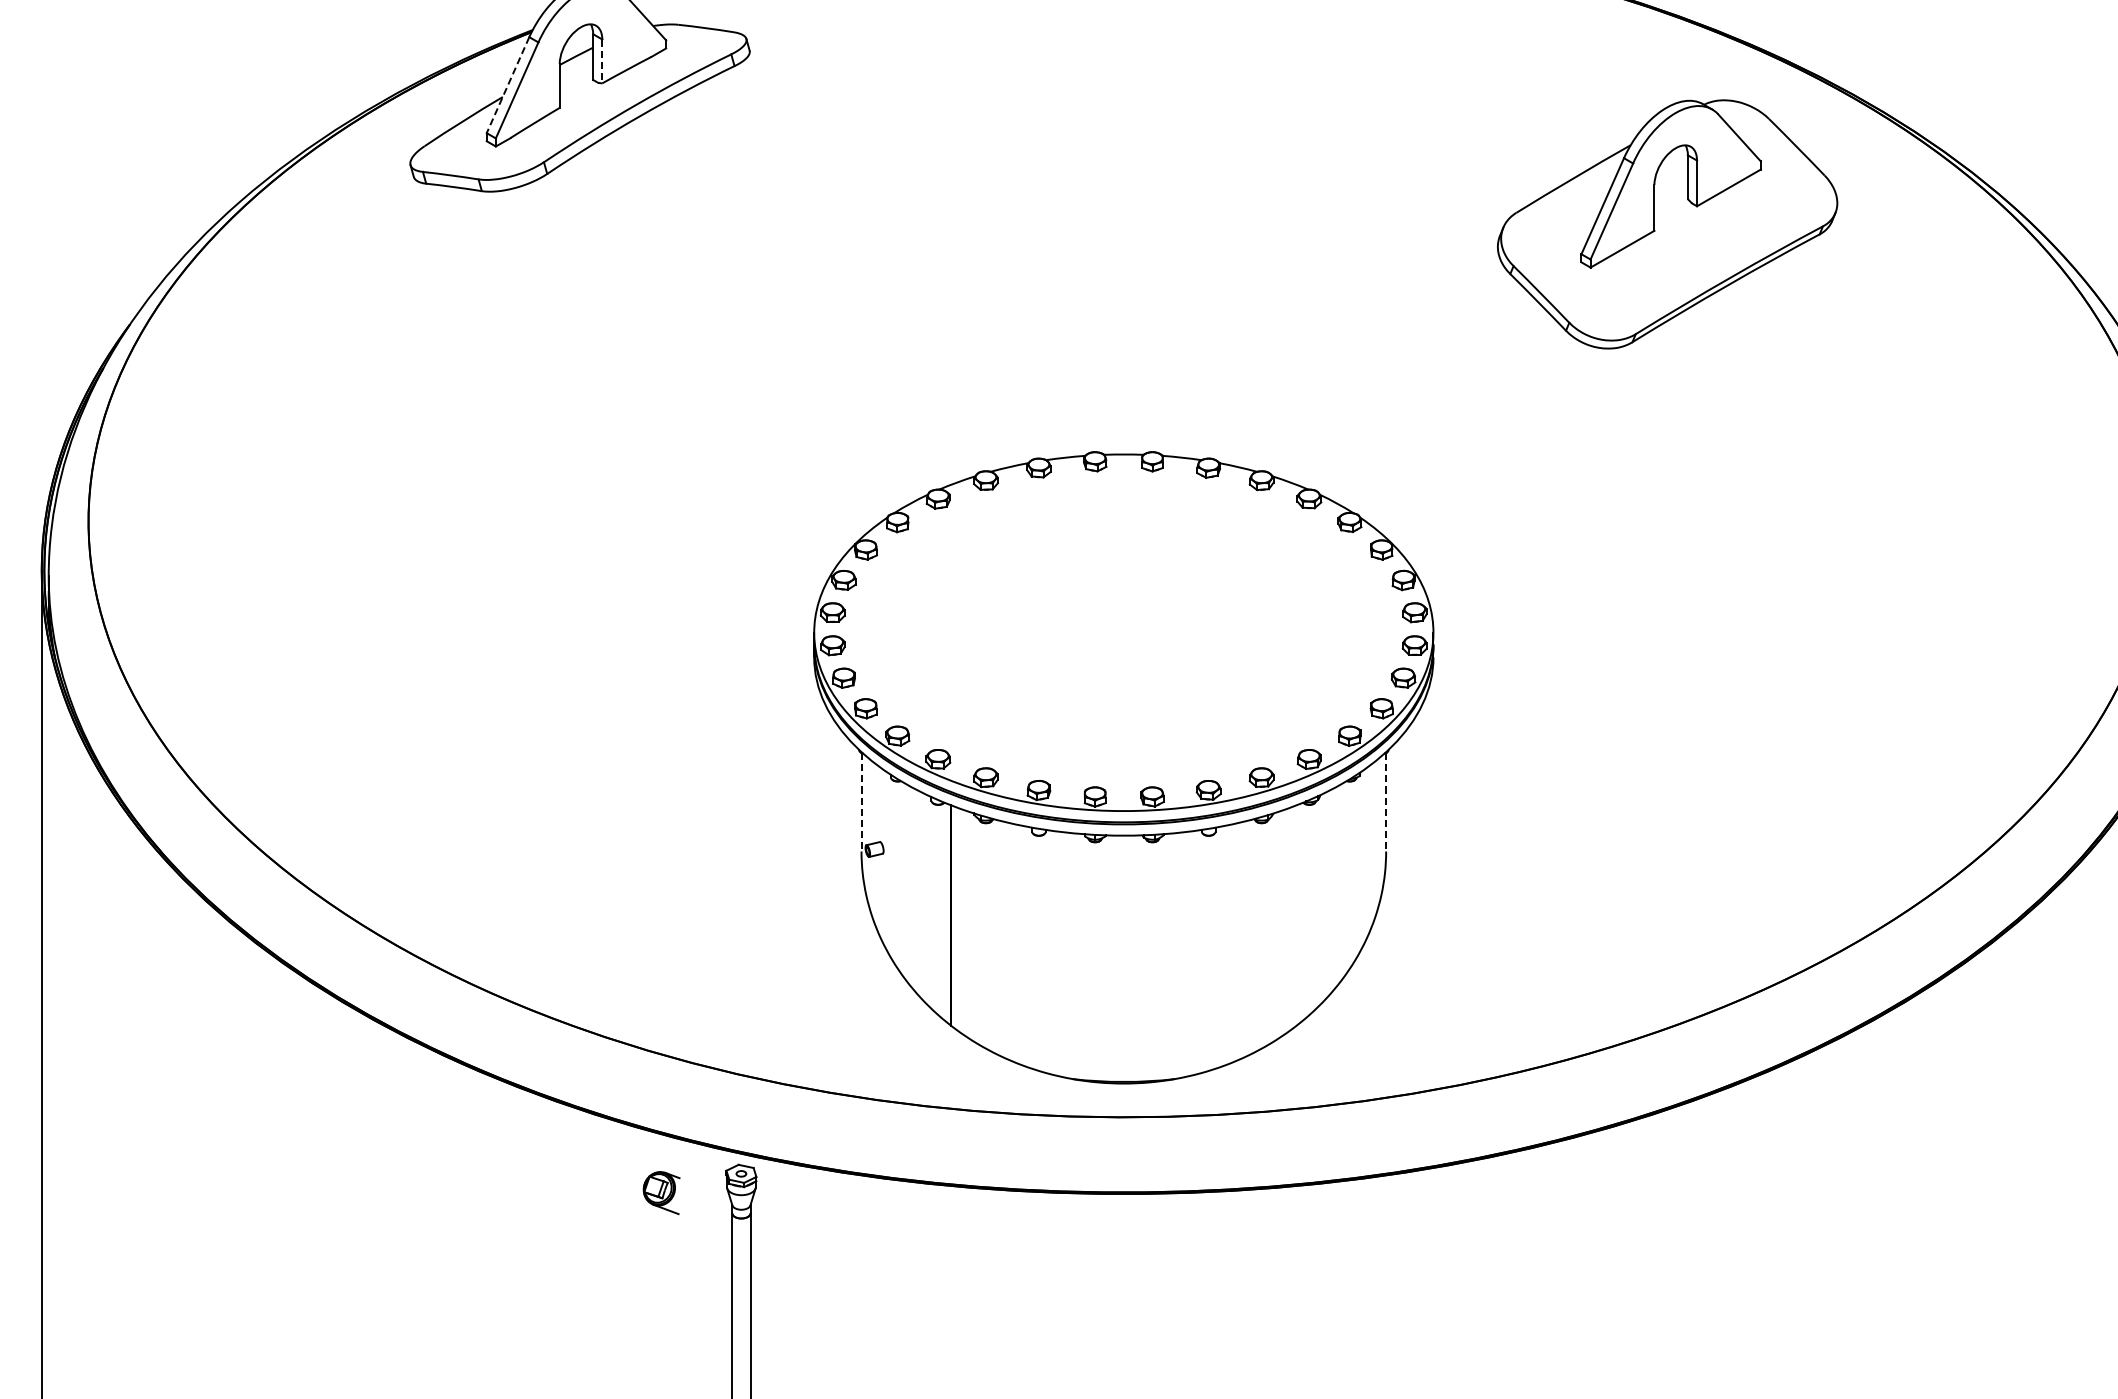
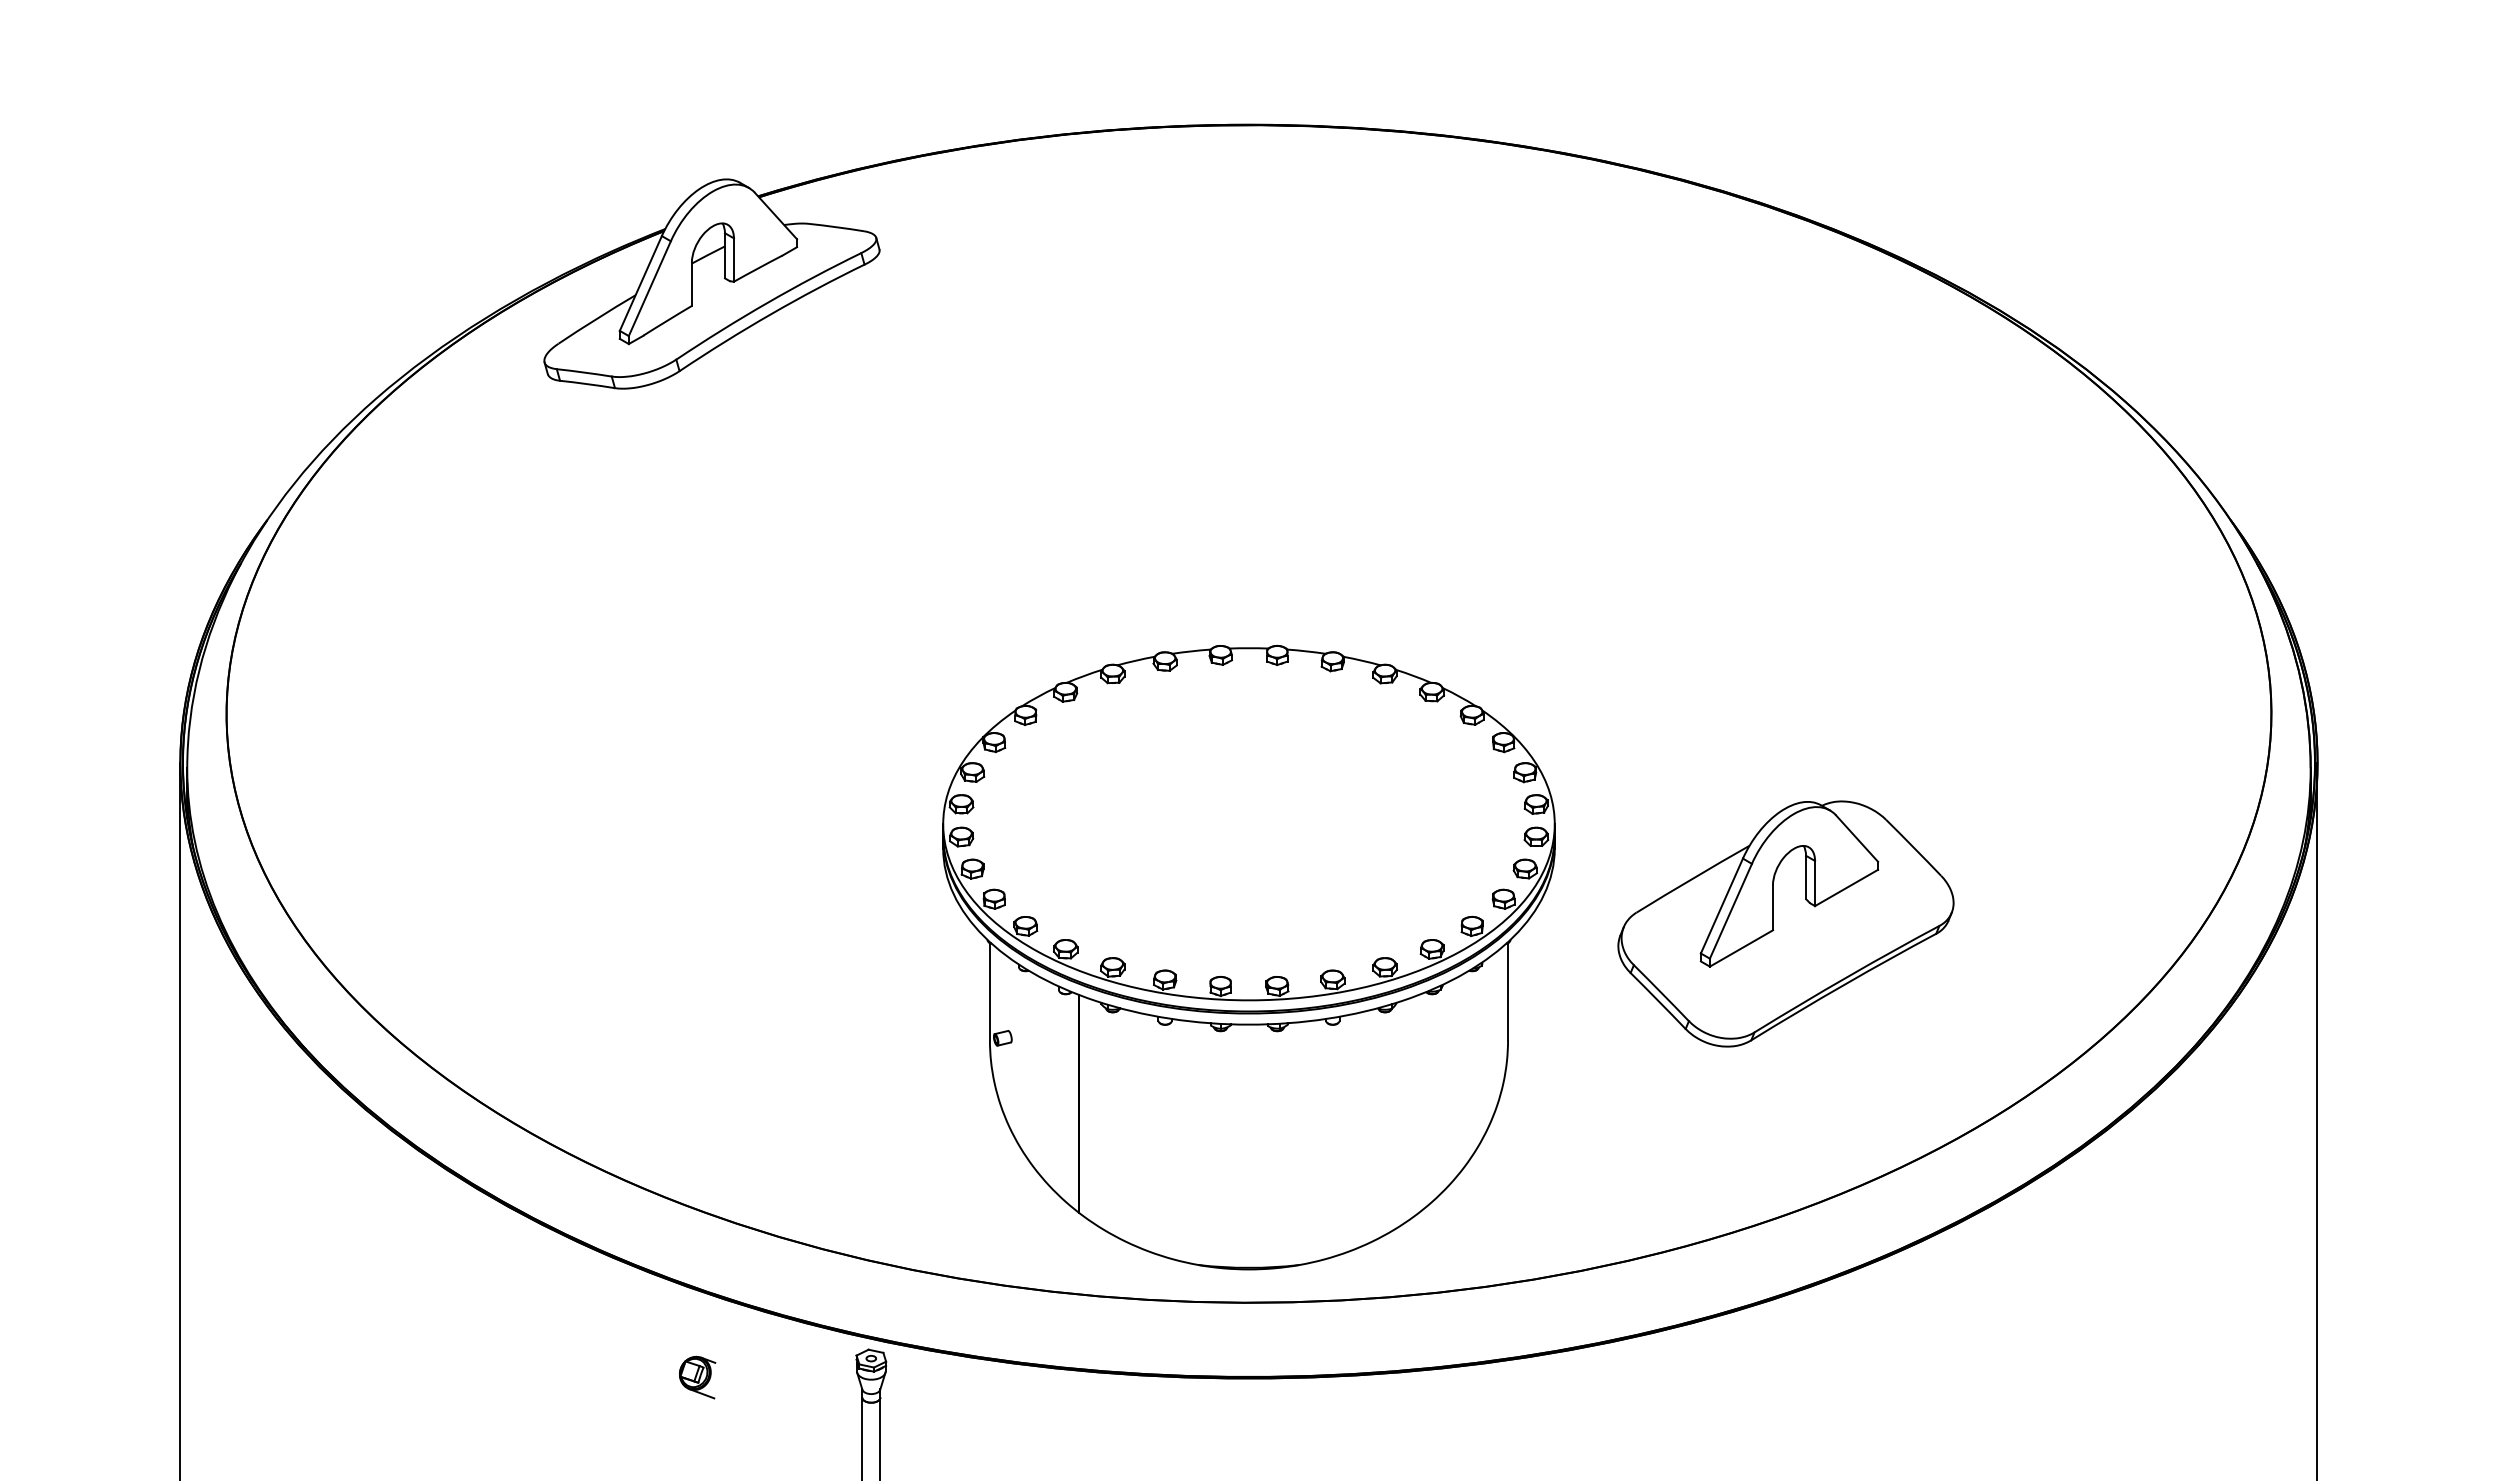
line: (601, 61) -> (733, 260), dashed -> solid
line: (507, 85) -> (640, 283), dashed -> solid
part: (1667, 223) -> (1785, 923), moved
line: (861, 802) -> (989, 991), dashed -> solid
line: (1386, 802) -> (1508, 991), dashed -> solid
part: (661, 1192) -> (697, 1377), moved

